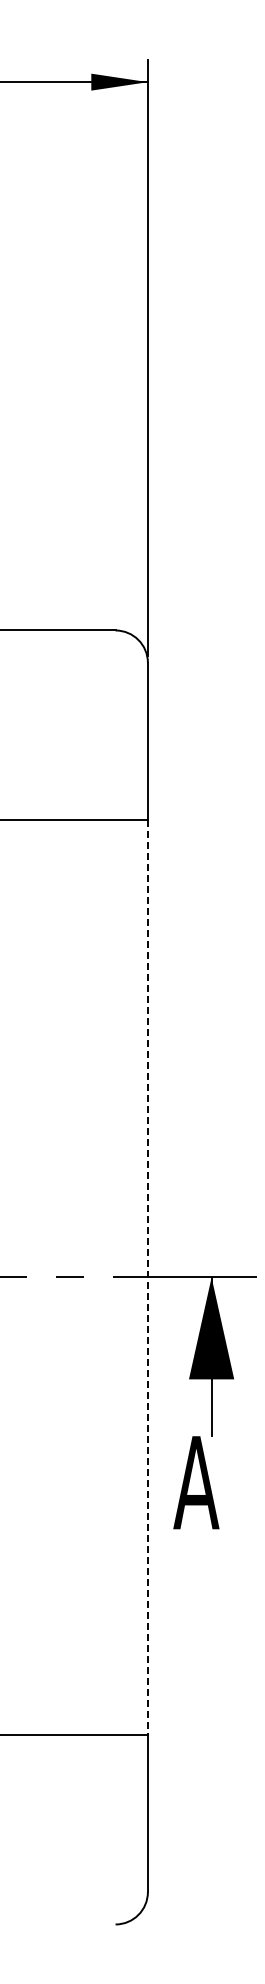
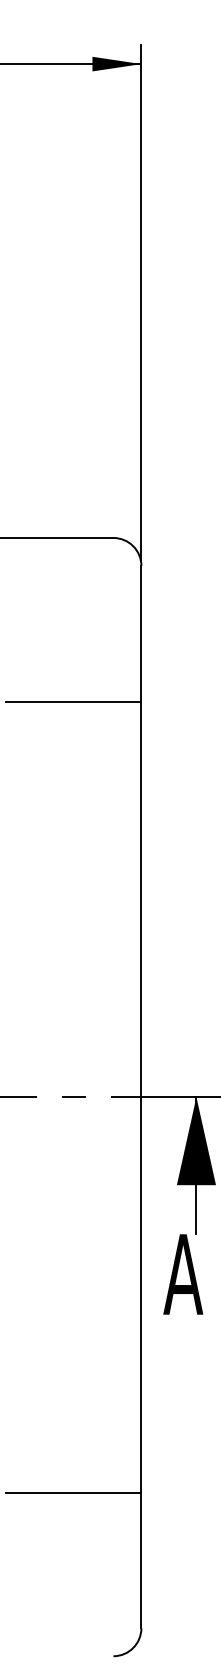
line: (147, 1277) -> (141, 1097), dashed -> solid

